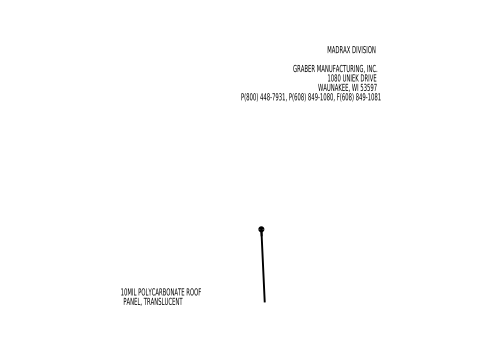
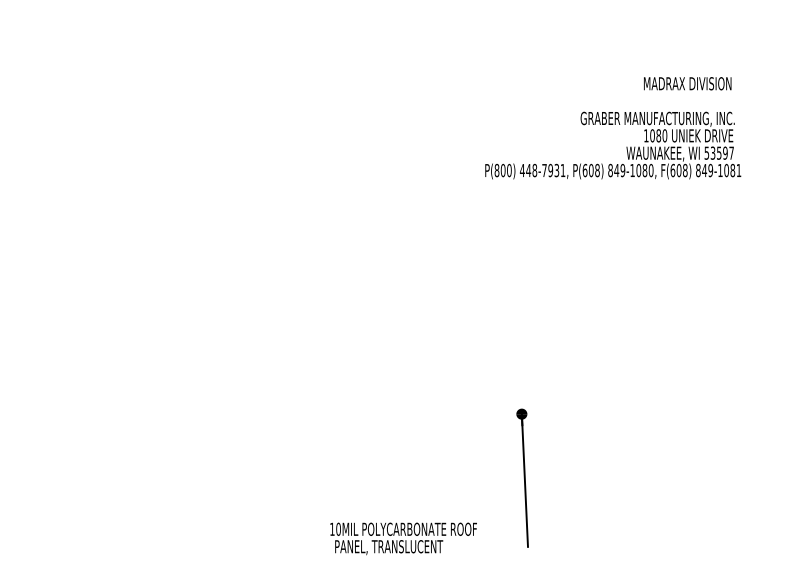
text: (160, 296) -> (402, 537), moved

